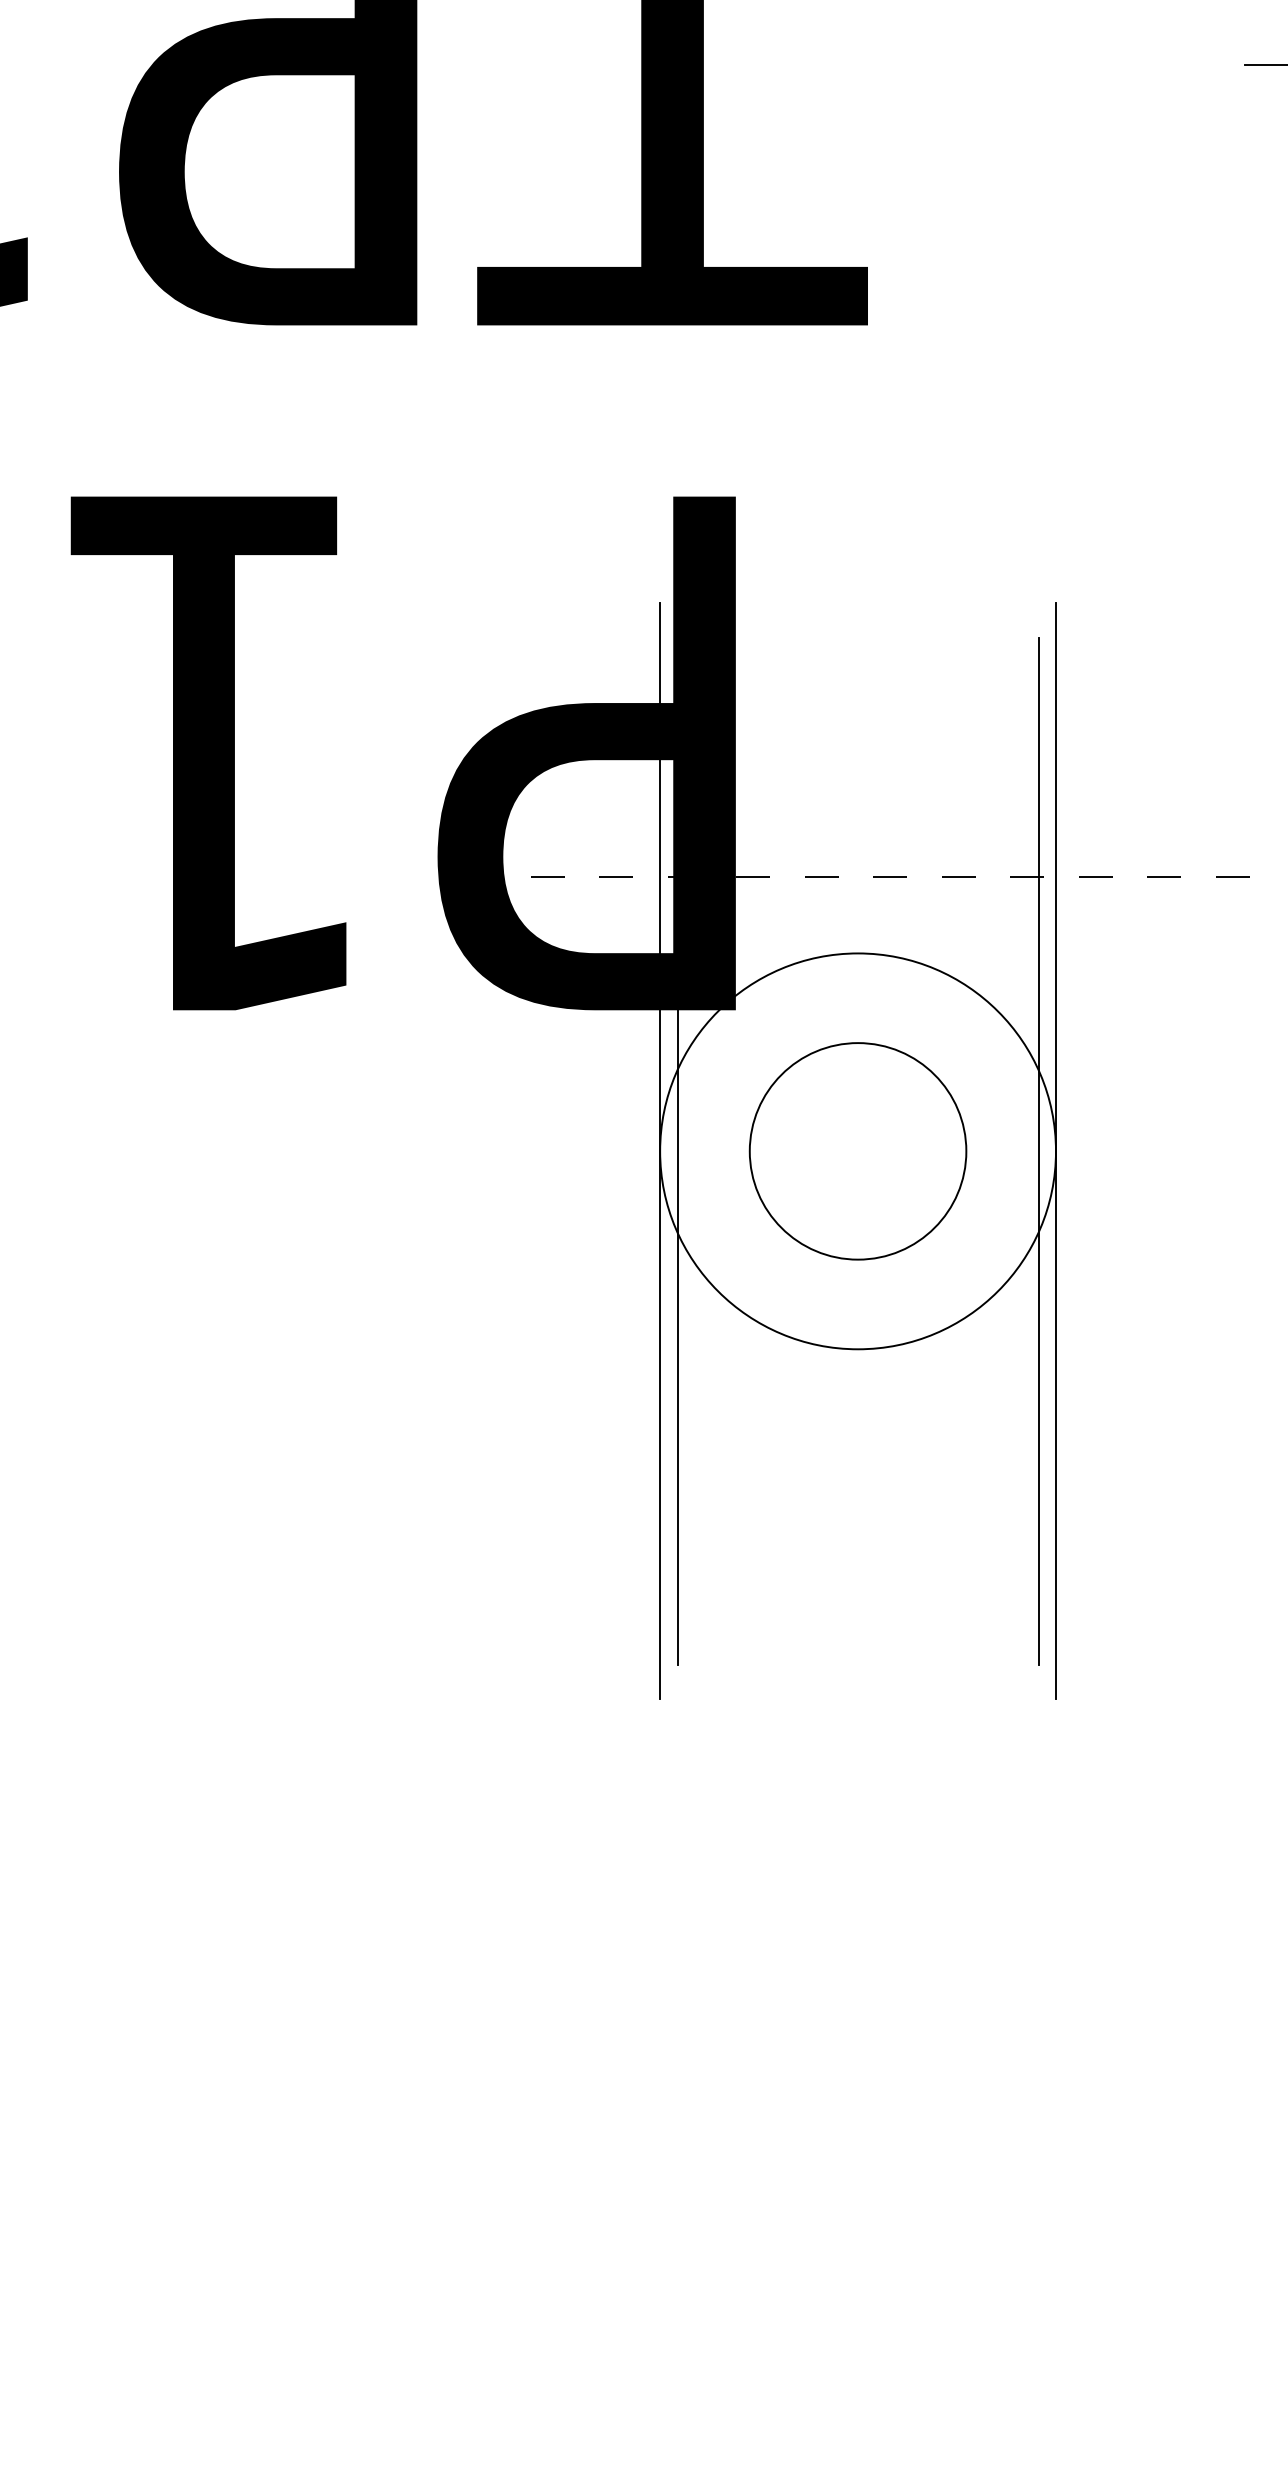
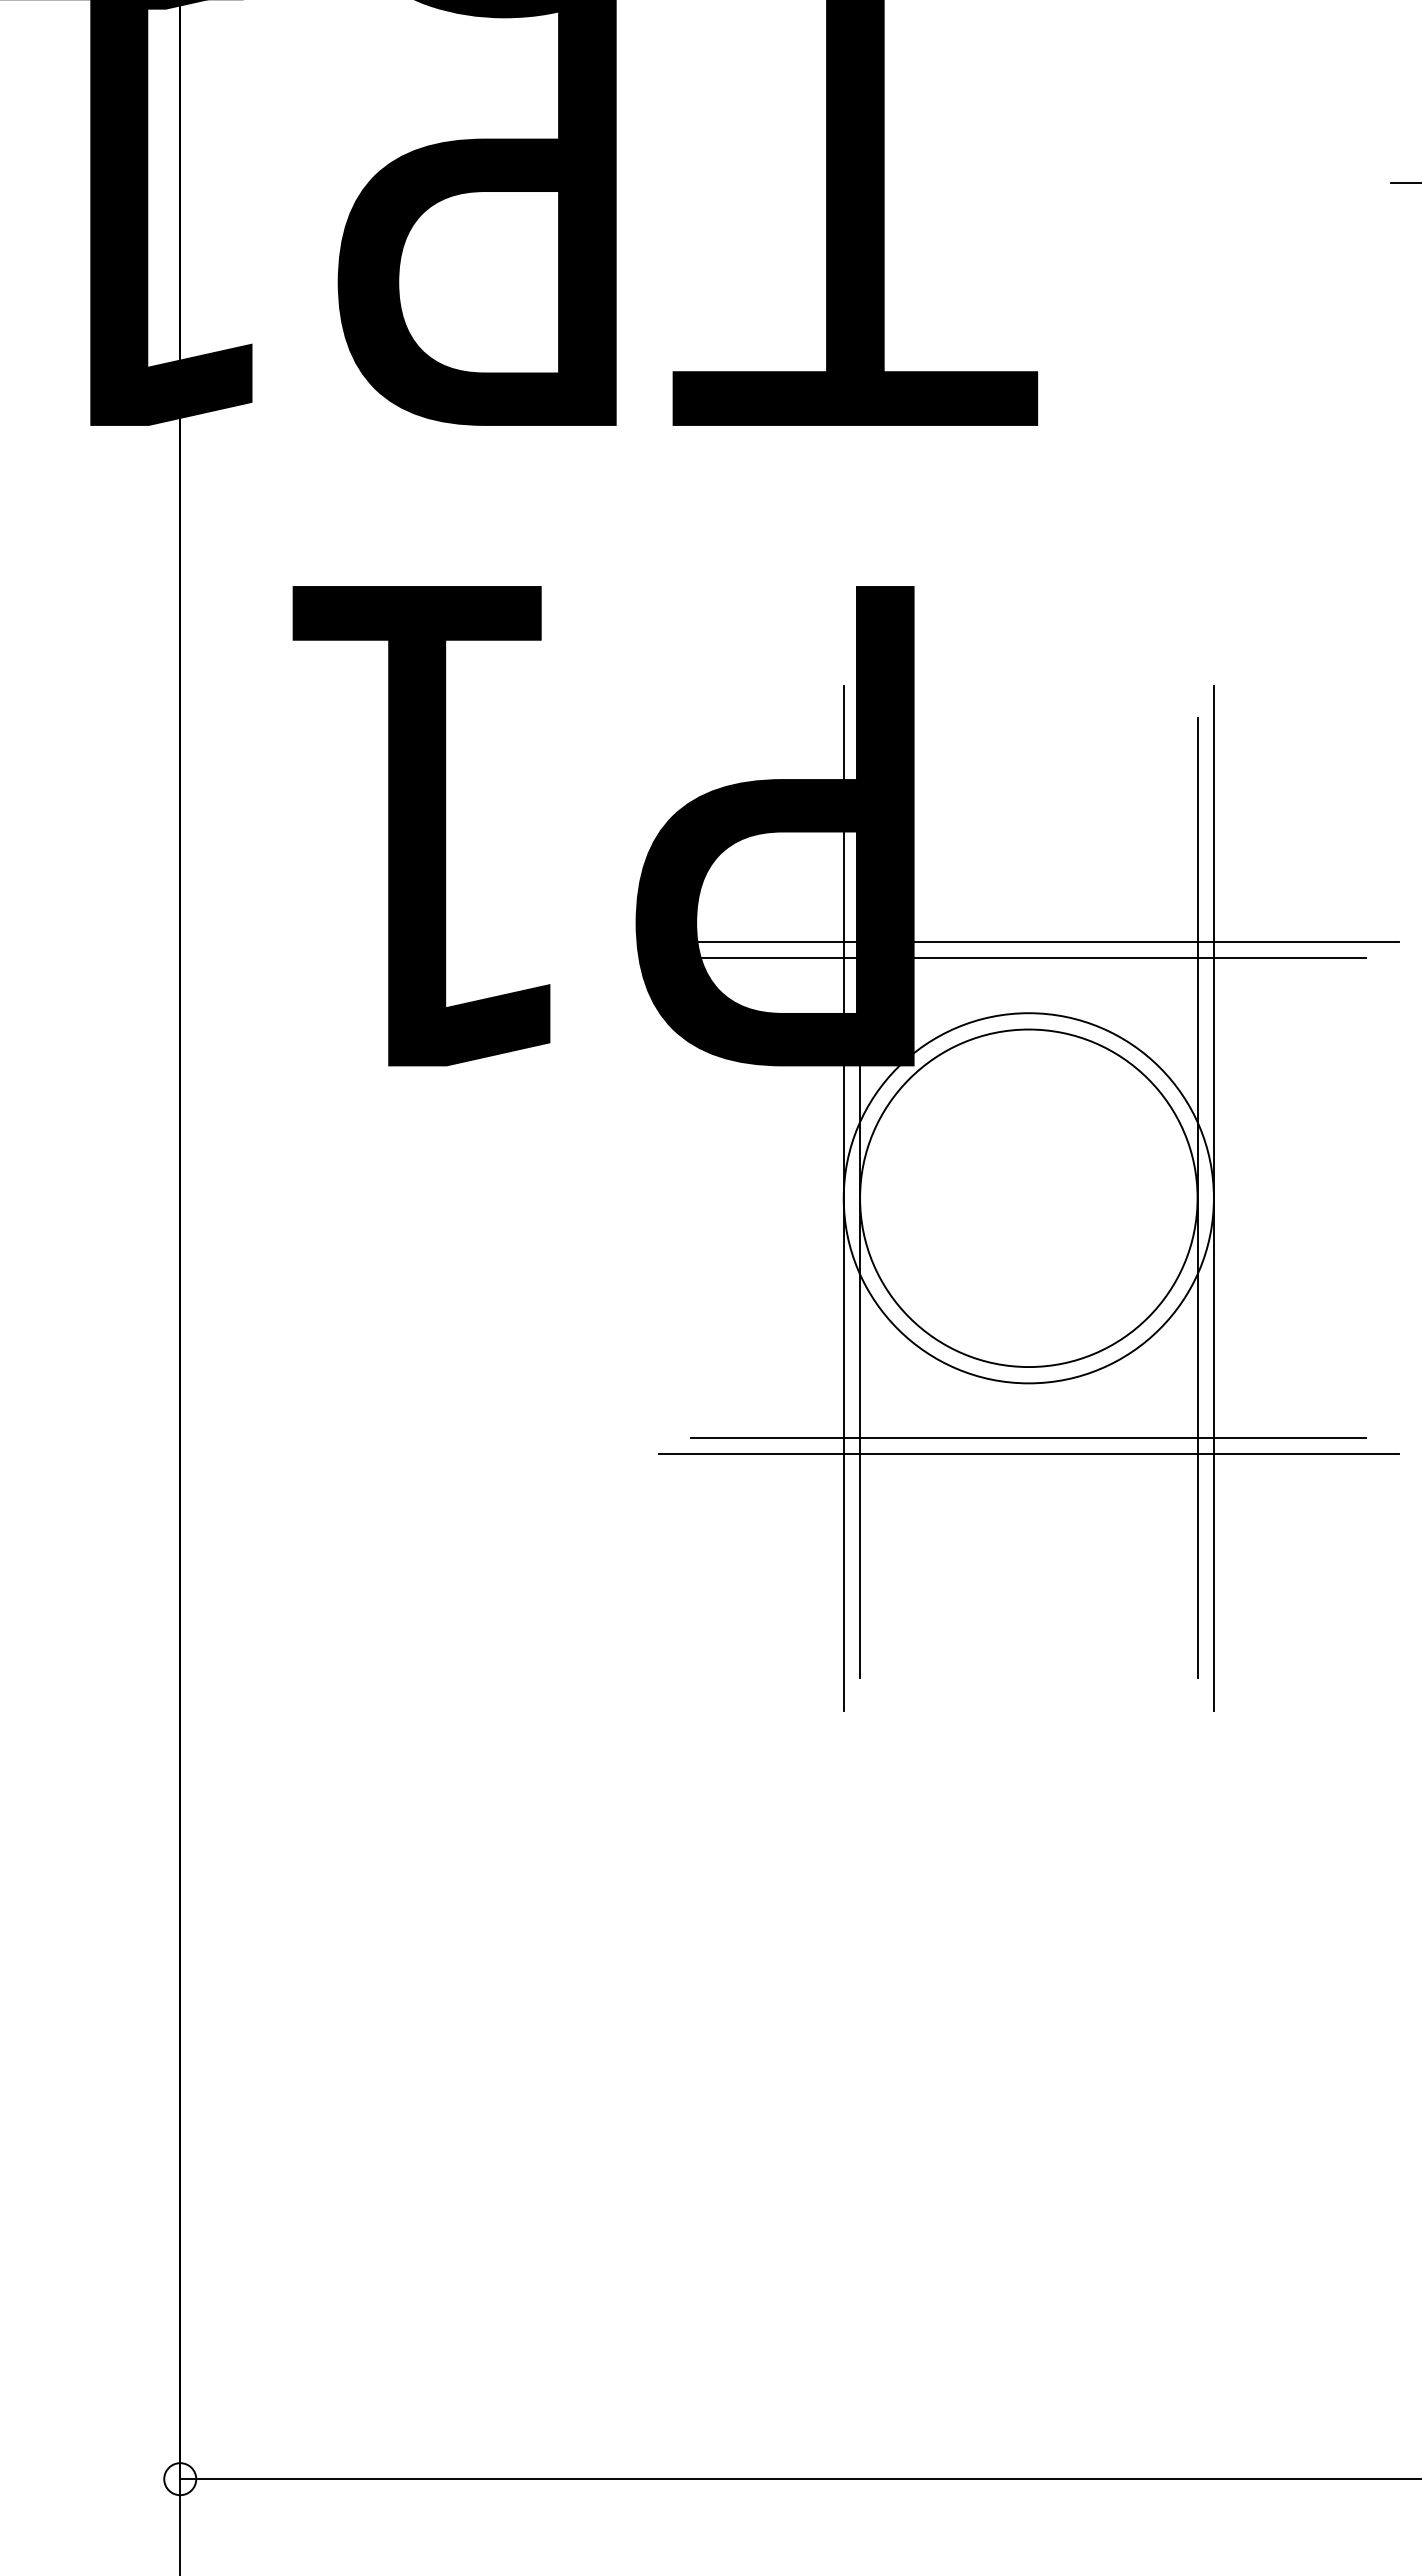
line: (858, 877) -> (1029, 942), dashed -> solid
line: (857, 894) -> (1028, 958), added
circle: (857, 1151) -> (1028, 1198), size x1.67
line: (857, 1408) -> (1028, 1438), added
line: (857, 1425) -> (1028, 1454), added

